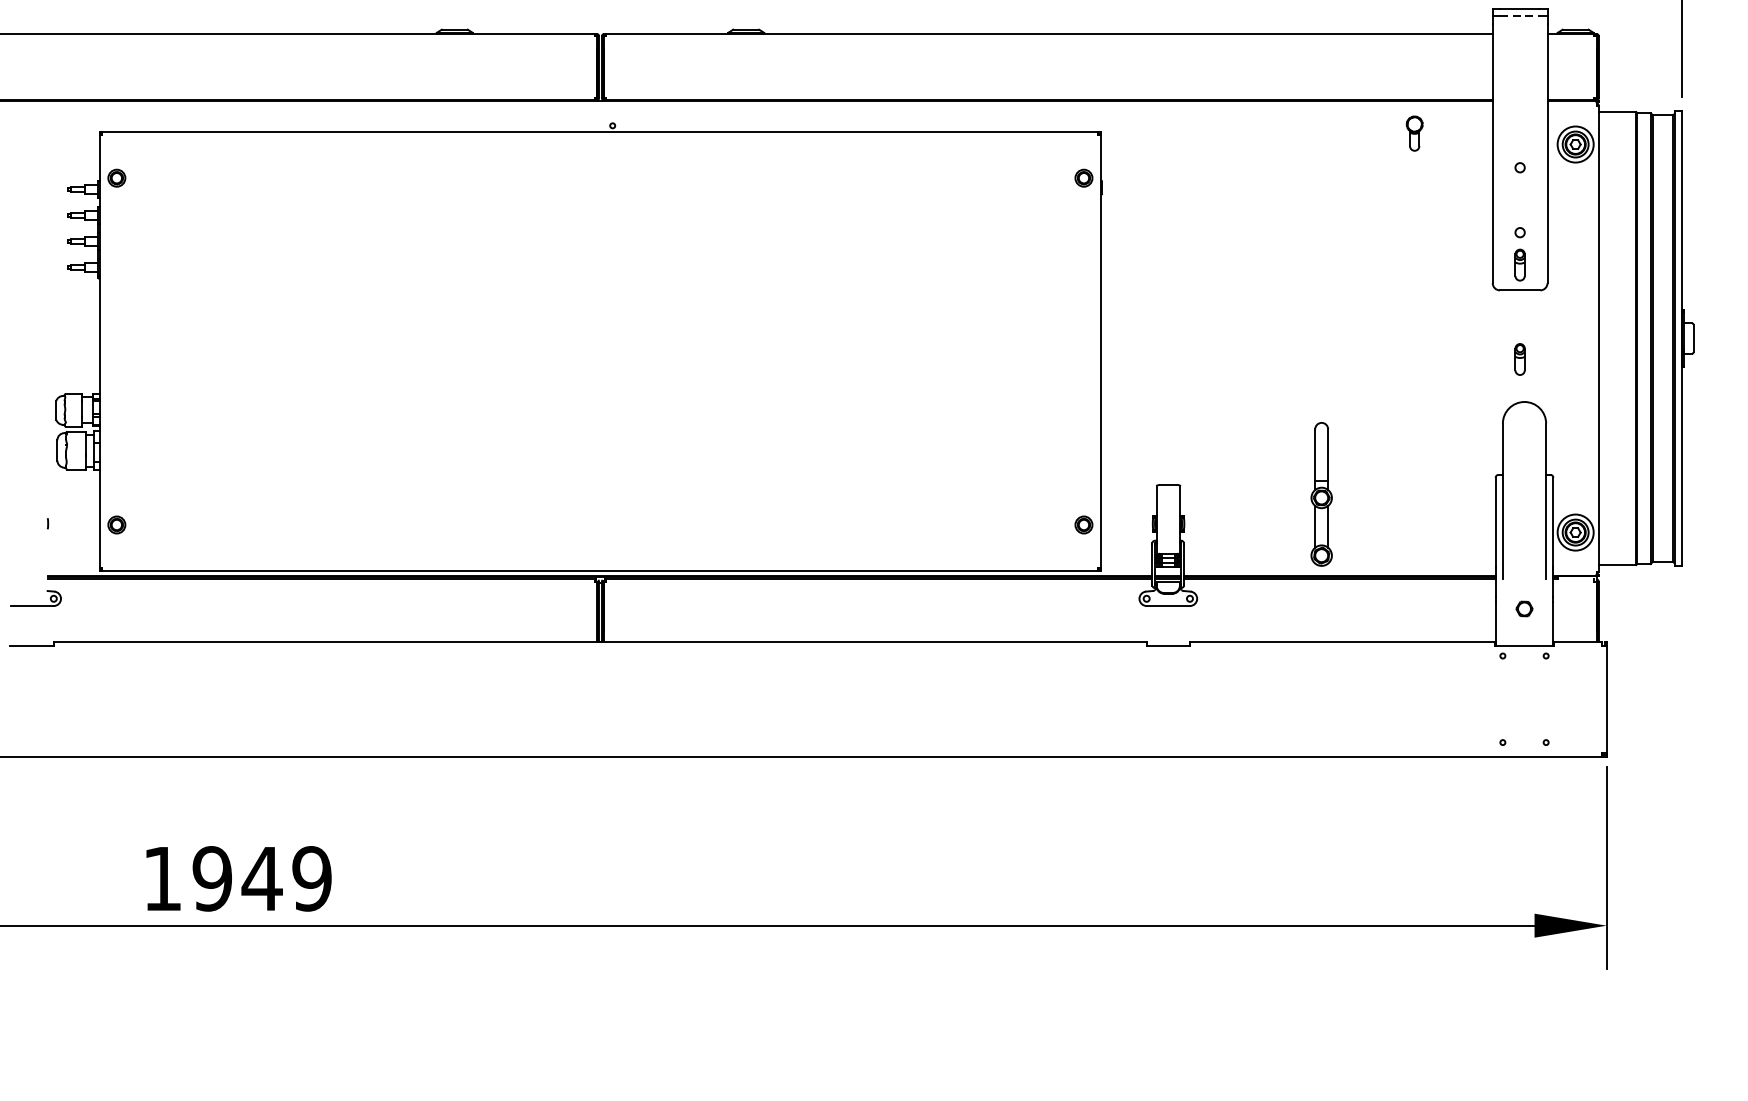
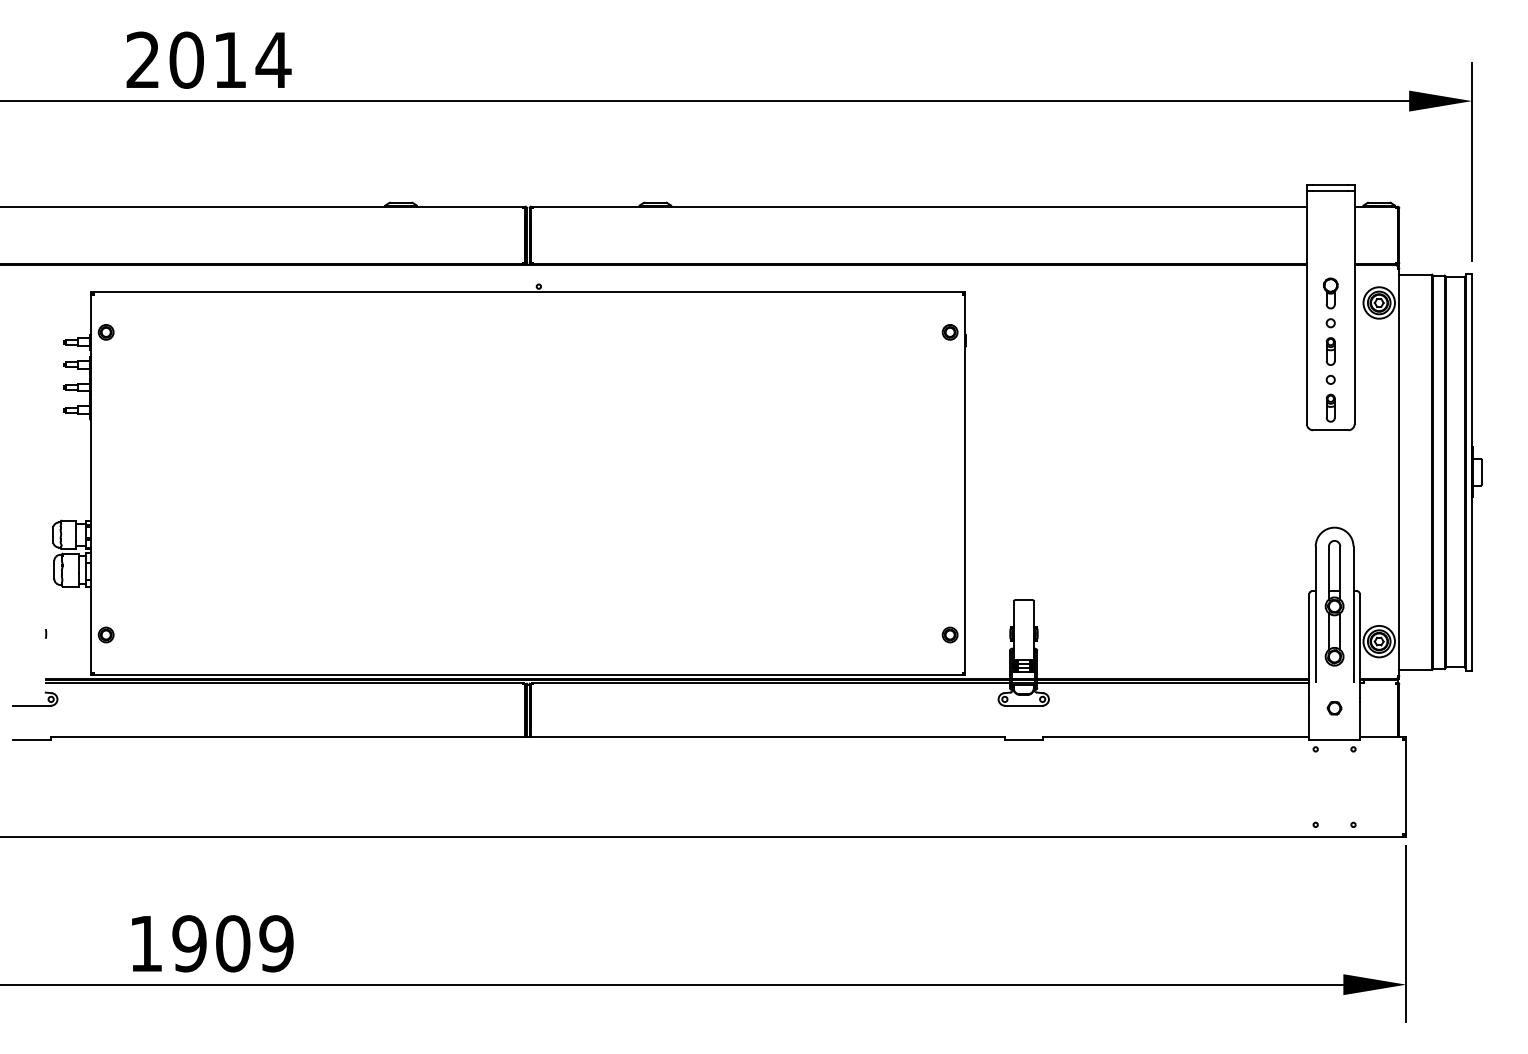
line: (1519, 16) -> (1330, 191), dashed -> solid
part: (1414, 133) -> (1330, 293), moved
part: (1519, 359) -> (1330, 351), moved
part: (1321, 494) -> (1334, 603), moved
text: (261, 878) -> (232, 943), 1949 -> 1909

